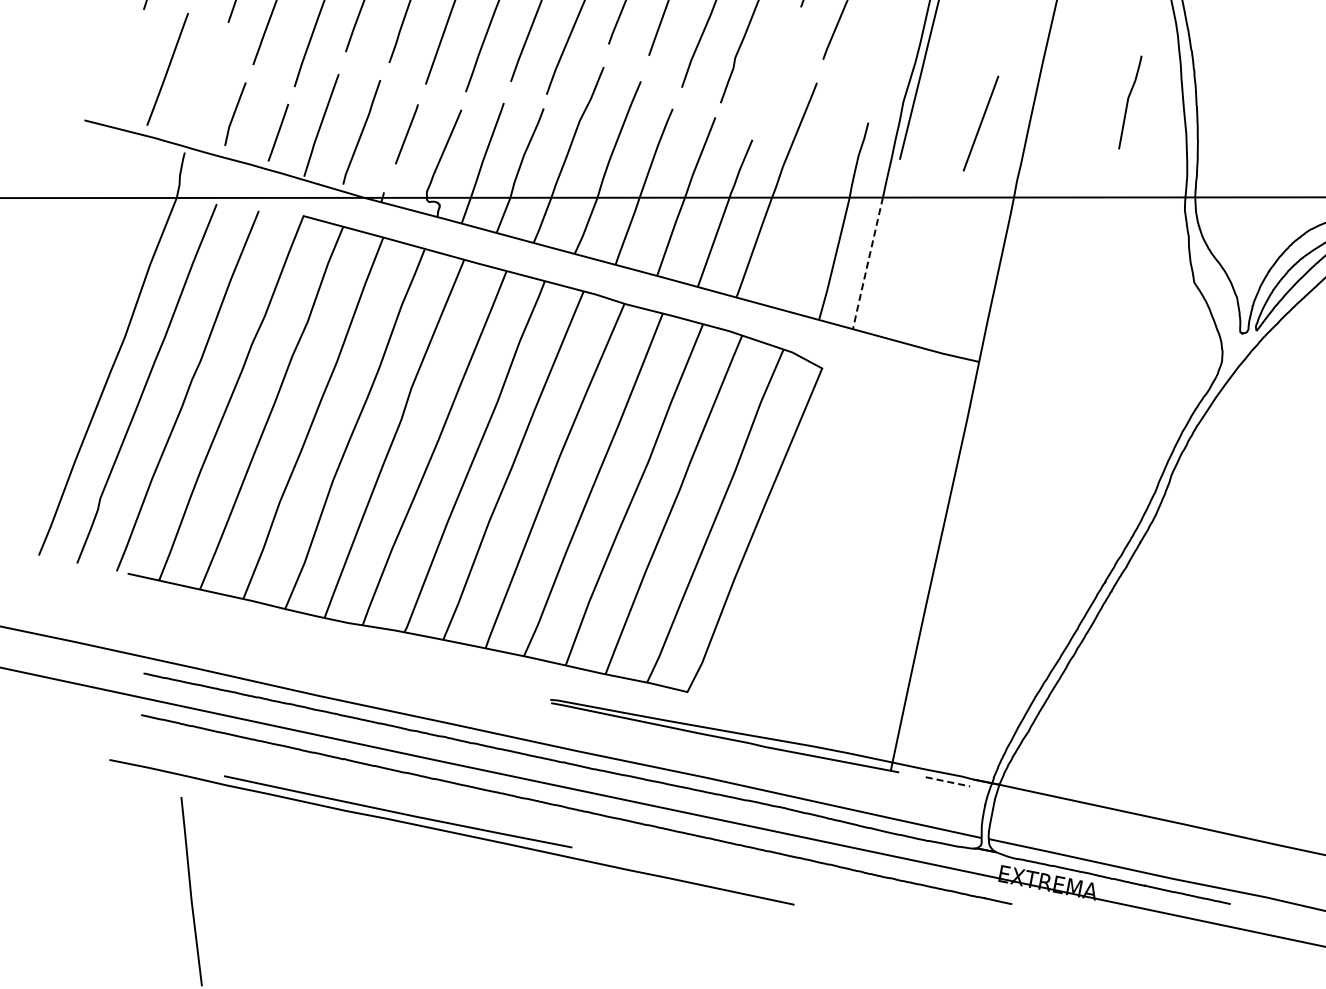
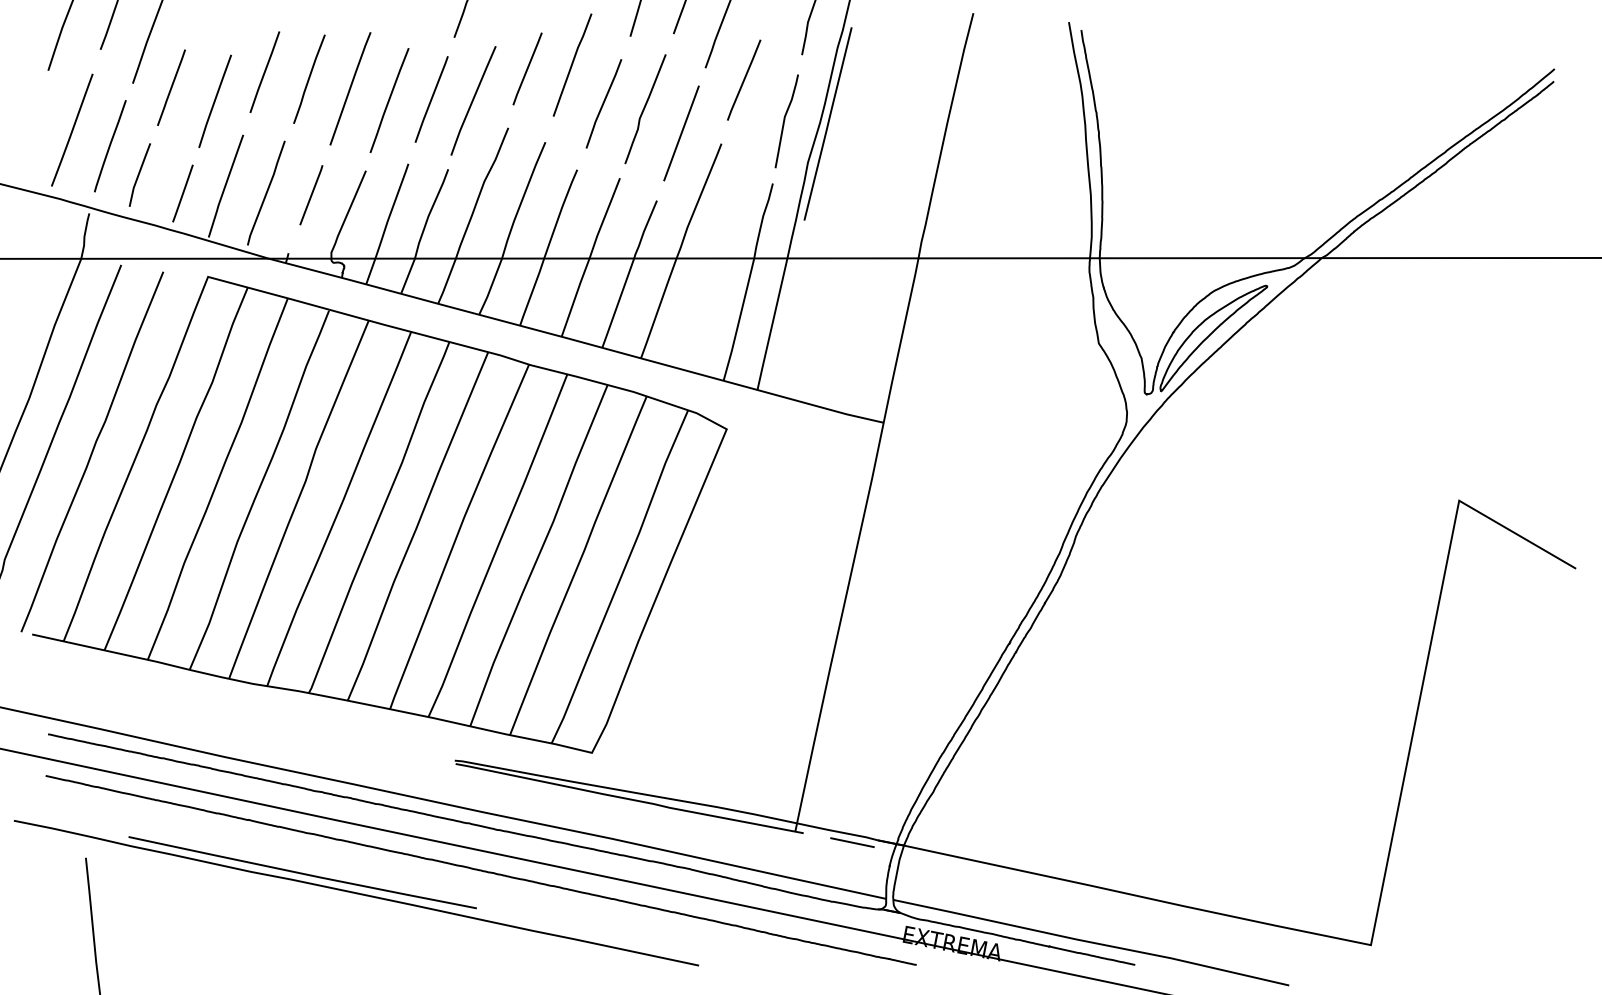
line: (205, 85) -> (110, 146), added
curve: (1128, 101) -> (785, 120), moved
line: (980, 123) -> (681, 133), moved
line: (867, 262) -> (772, 323), dashed -> solid
line: (947, 781) -> (852, 842), dashed -> solid

